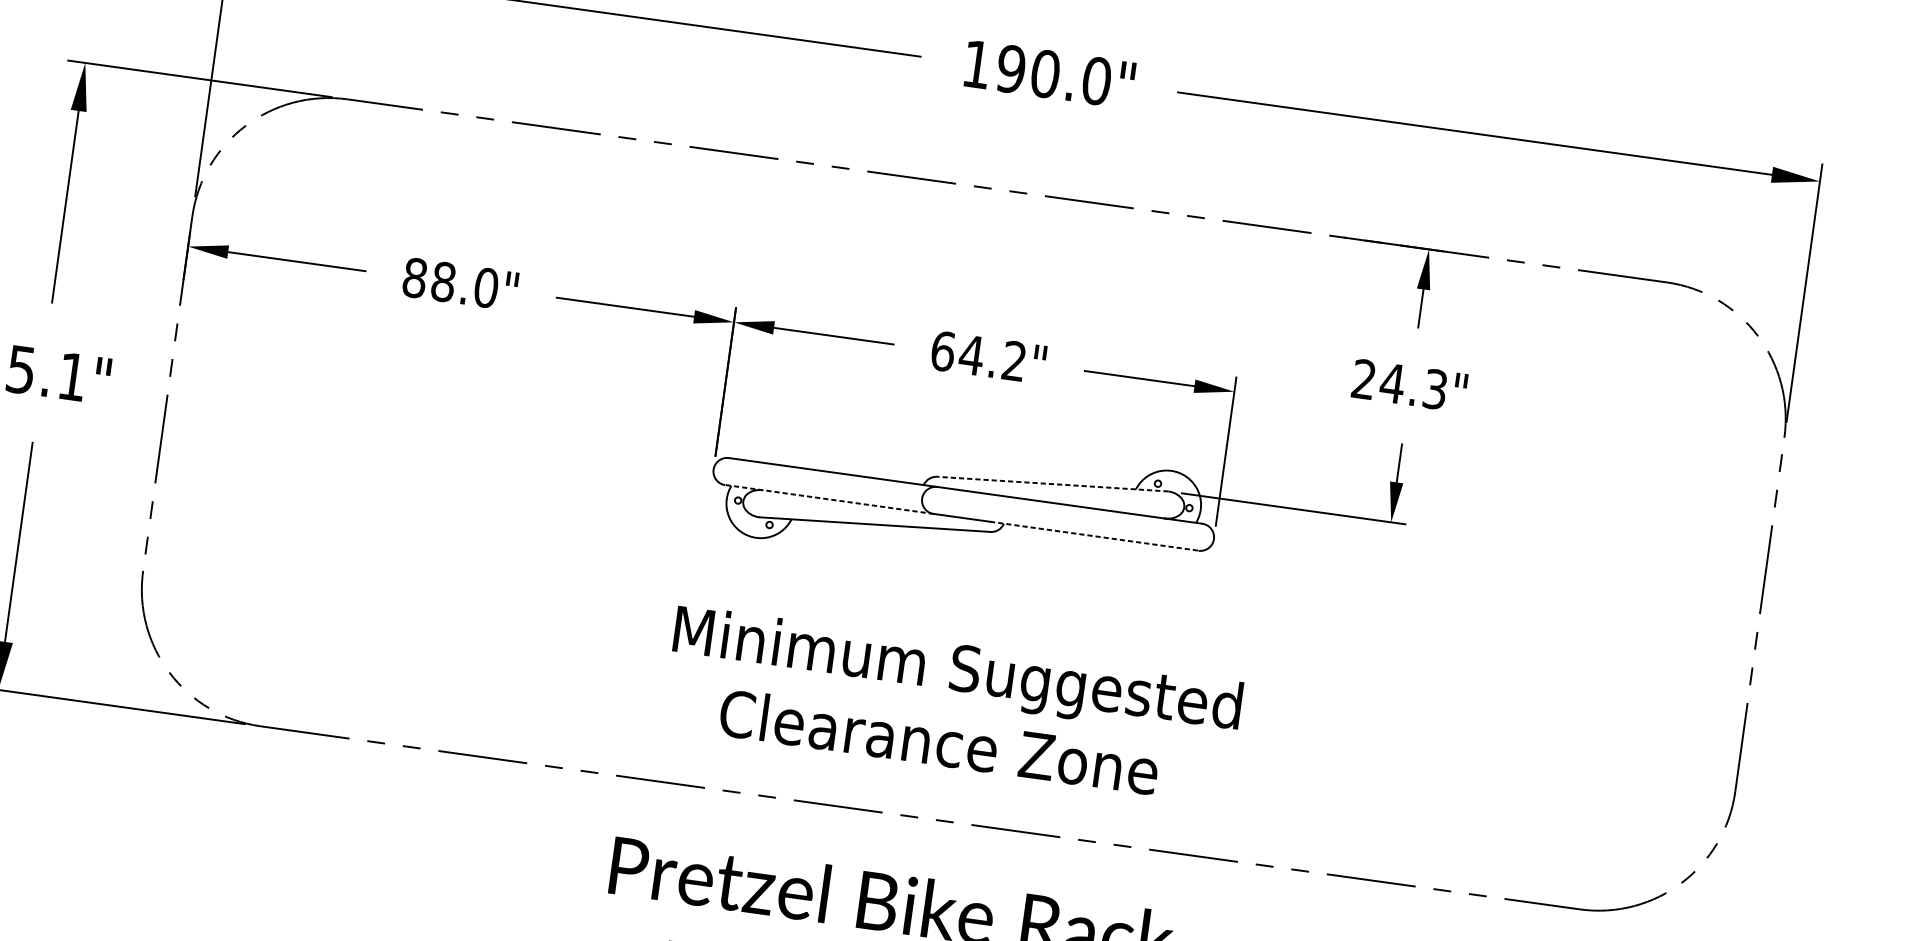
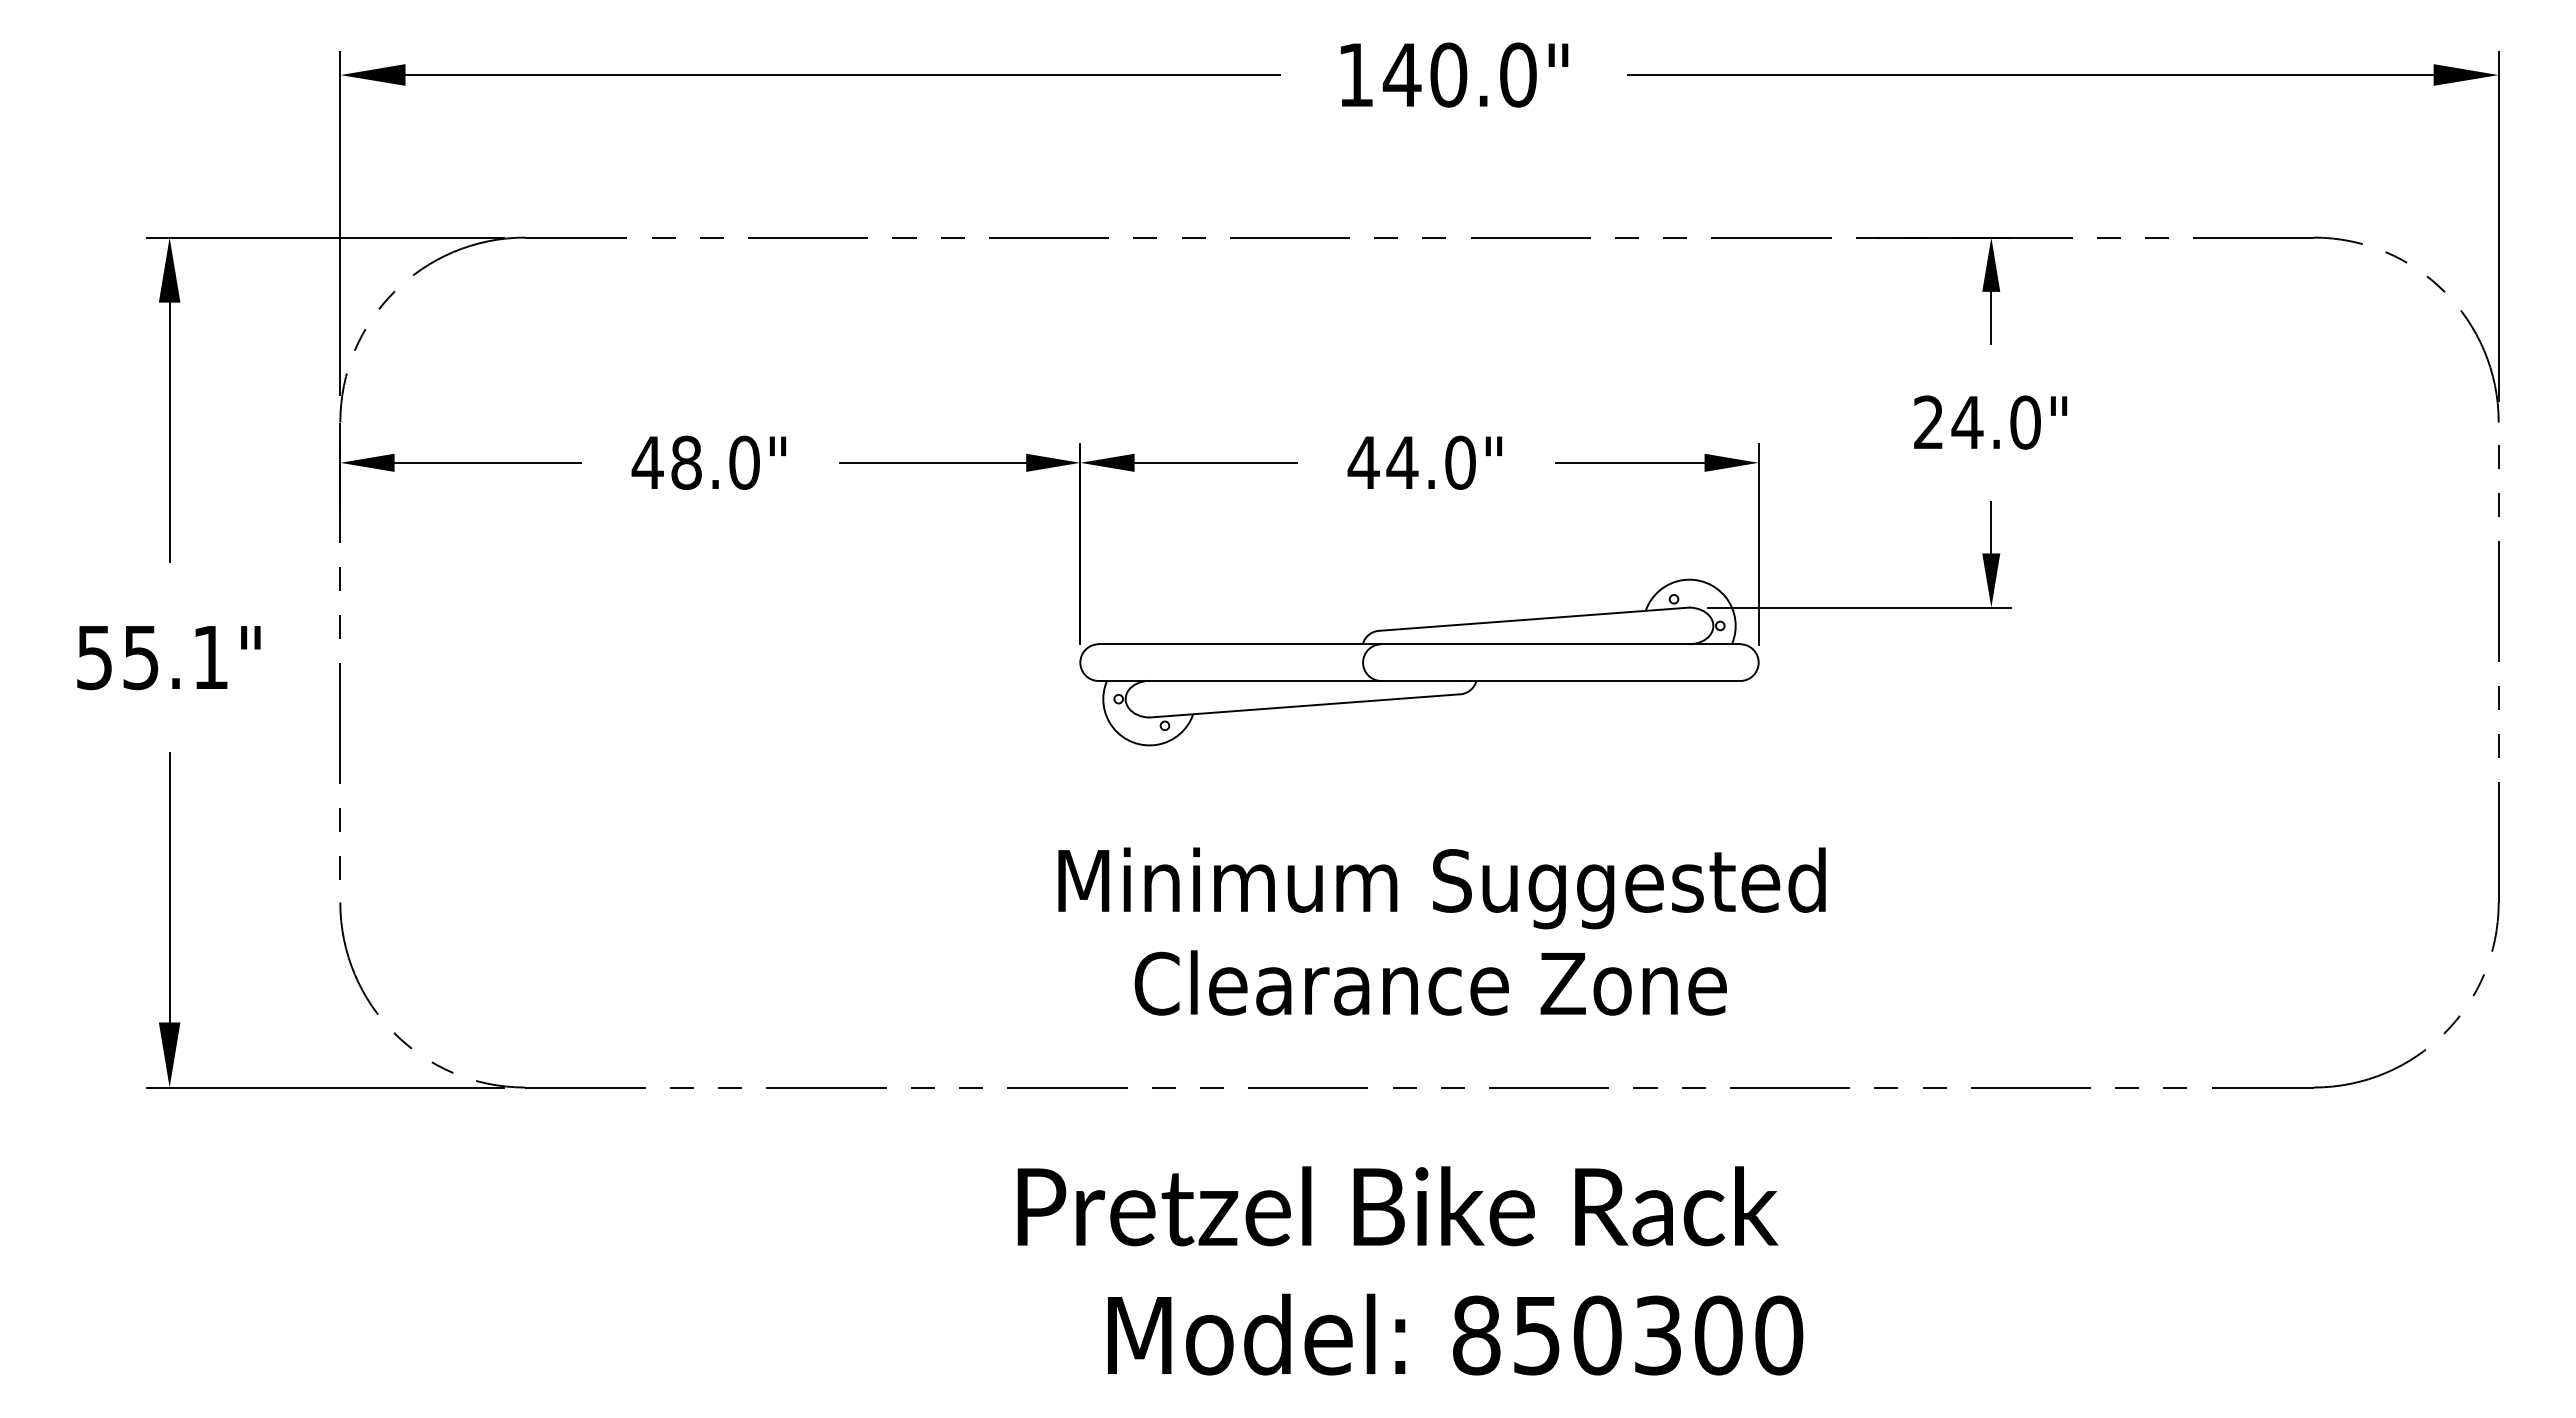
text: (1010, 68) -> (1401, 74), 190.0" -> 140.0"
text: (414, 277) -> (647, 462), 88.0" -> 48.0"
text: (978, 355) -> (1411, 462), 64.2" -> 44.0"
text: (1435, 389) -> (2025, 422), 24.3" -> 24.0"
line: (1053, 484) -> (1534, 619), dashed -> solid
line: (829, 499) -> (1239, 680), dashed -> solid
line: (1094, 536) -> (1599, 680), dashed -> solid

